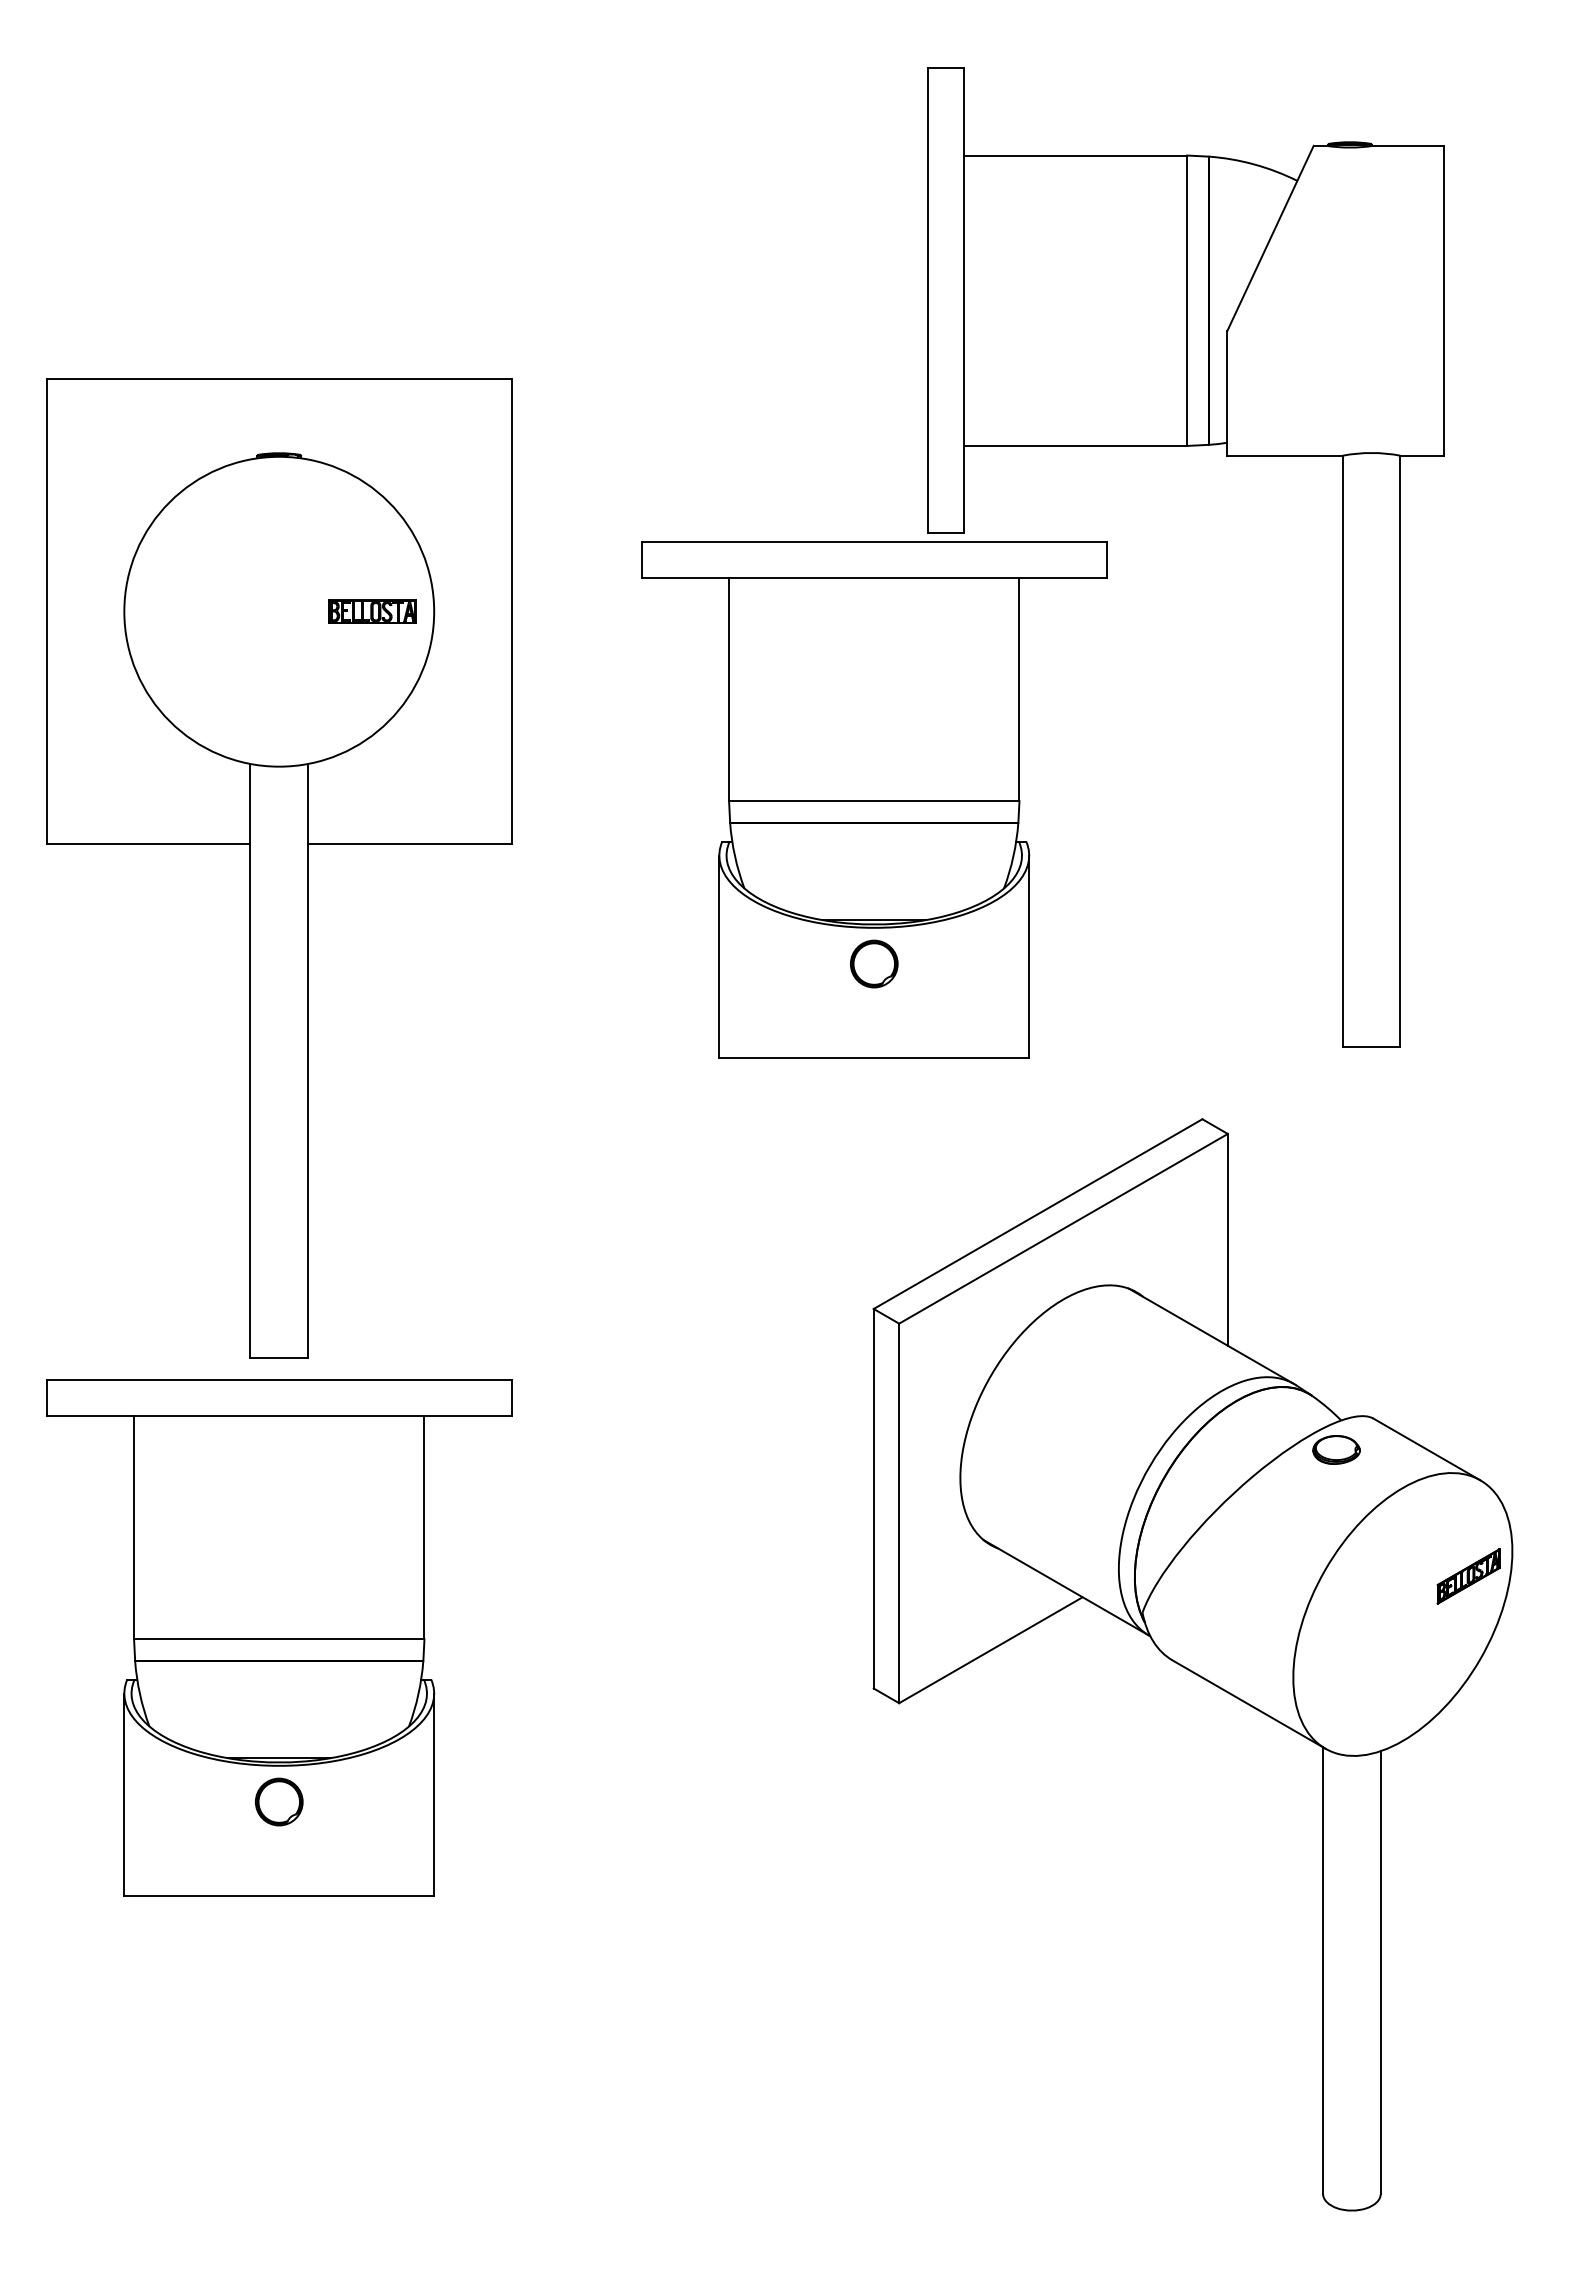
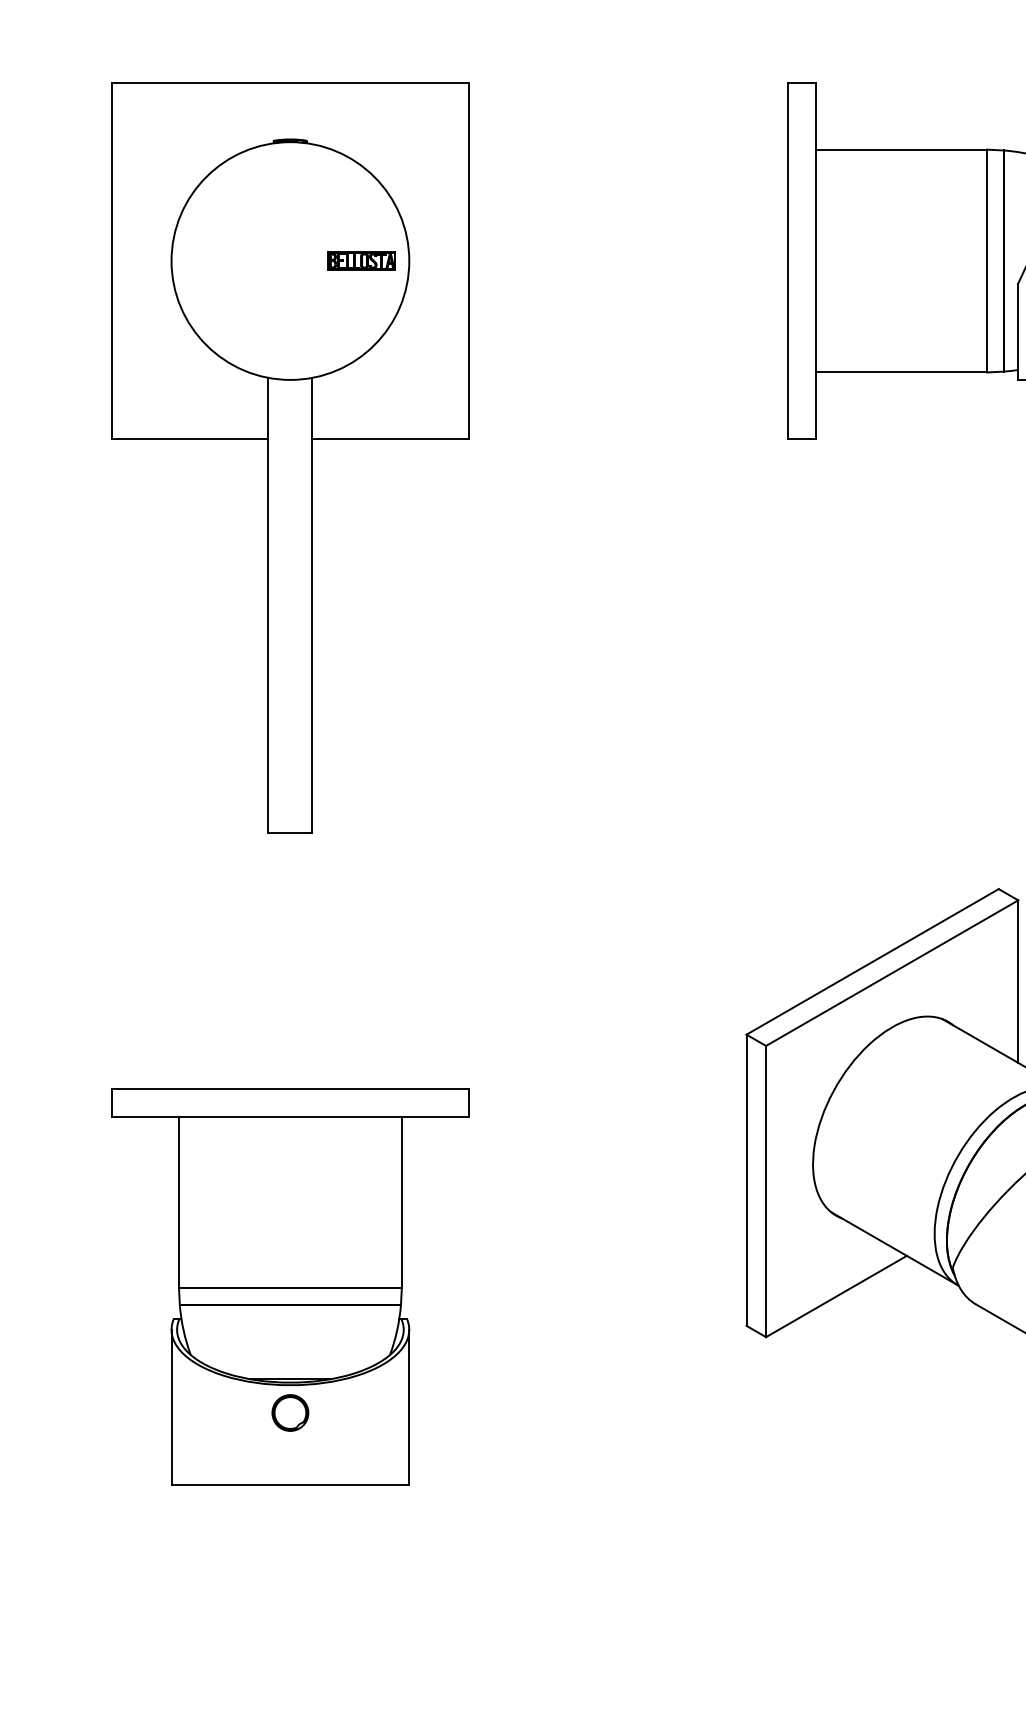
part: (874, 799) -> (747, 643), removed
part: (279, 868) -> (290, 458), moved

